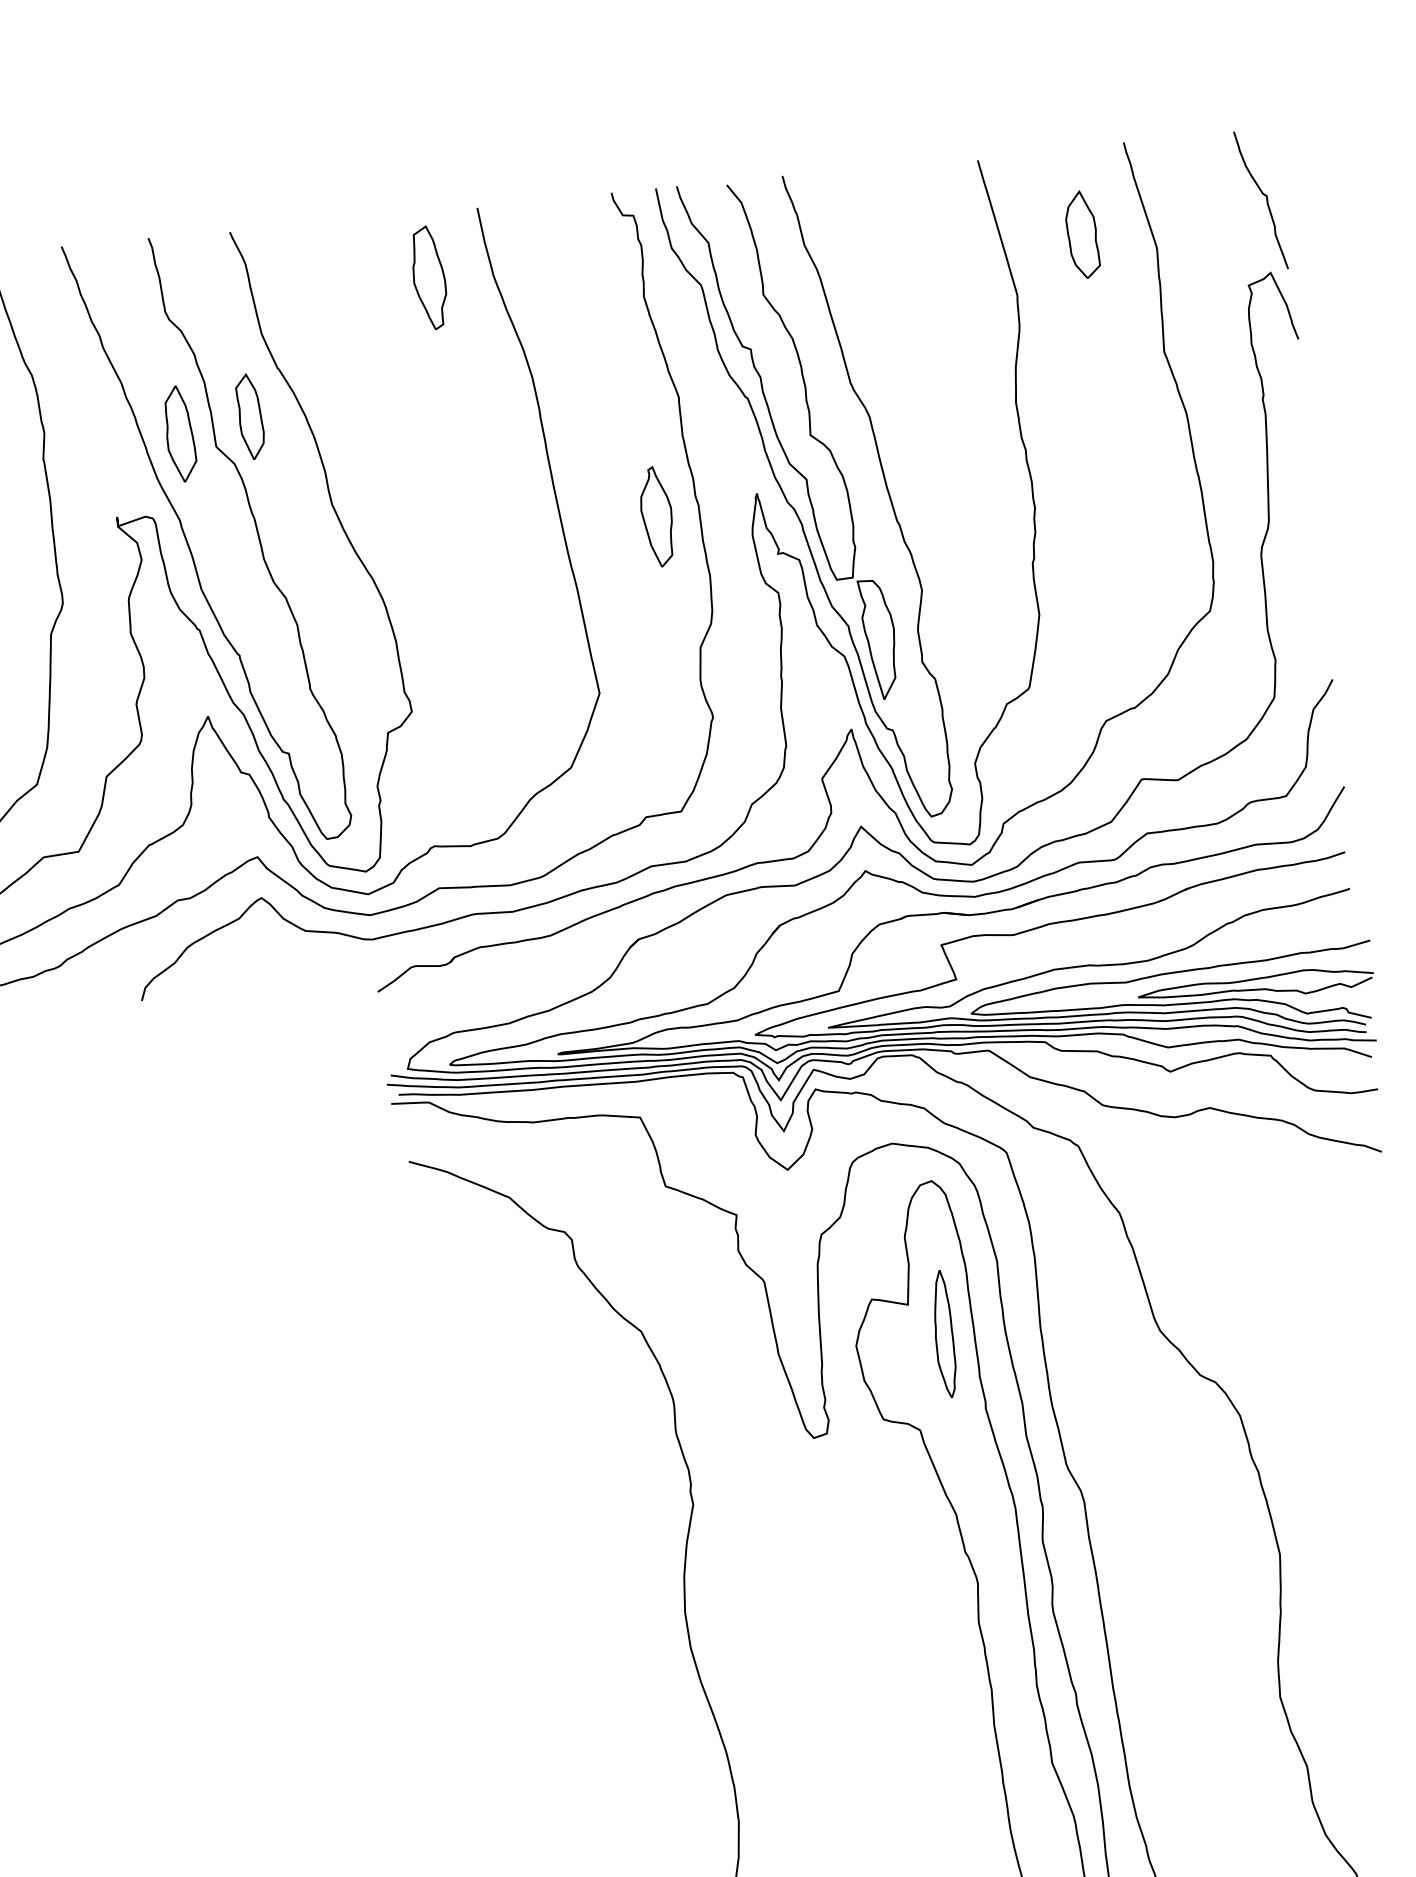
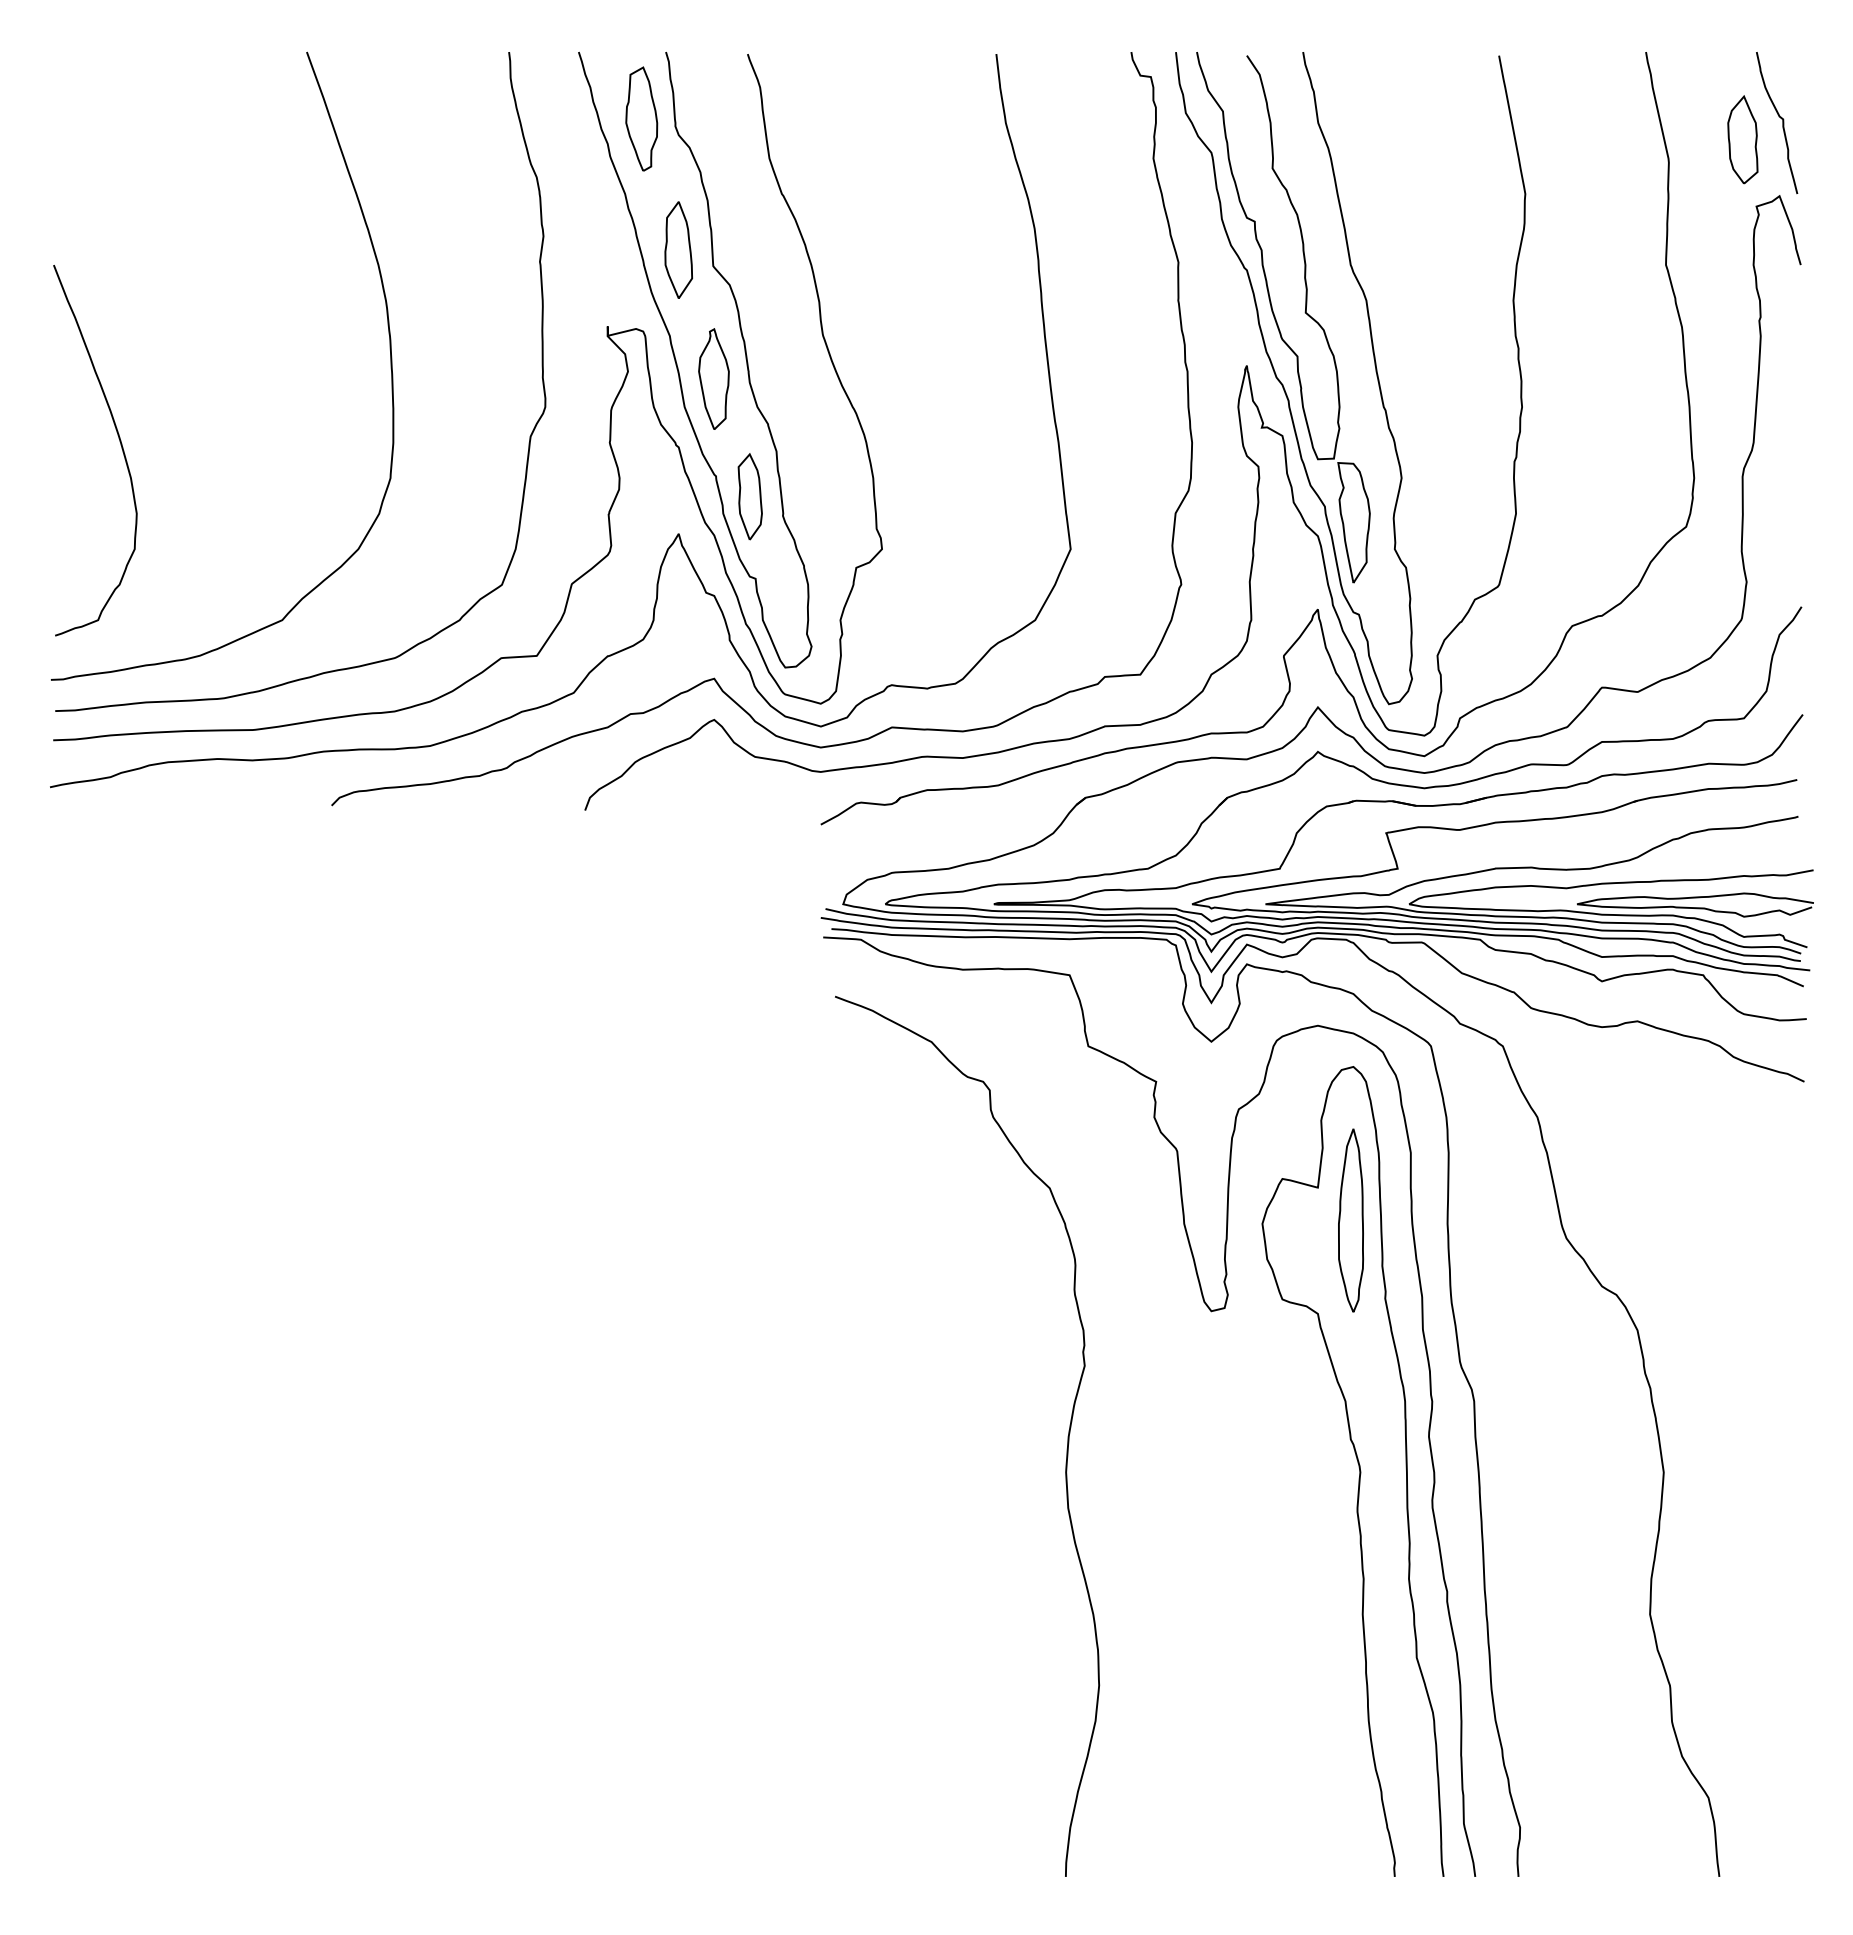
part: (1081, 234) -> (1742, 139), moved
part: (429, 277) -> (641, 118), moved
part: (249, 416) -> (749, 496), moved
part: (656, 516) -> (713, 378), moved
part: (943, 1334) -> (1350, 1220), size x1.43

